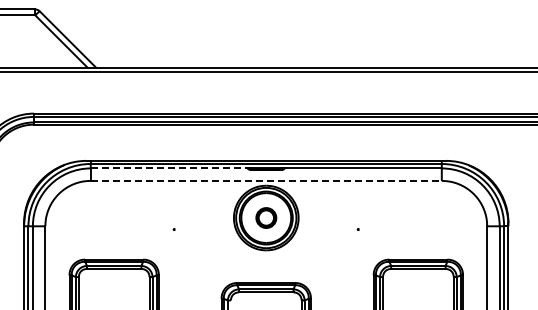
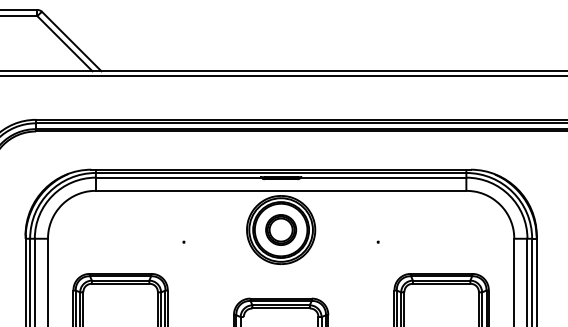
line: (169, 168) -> (178, 177), dashed -> solid
line: (266, 180) -> (281, 190), dashed -> solid
part: (266, 217) -> (281, 229), size x1.43

